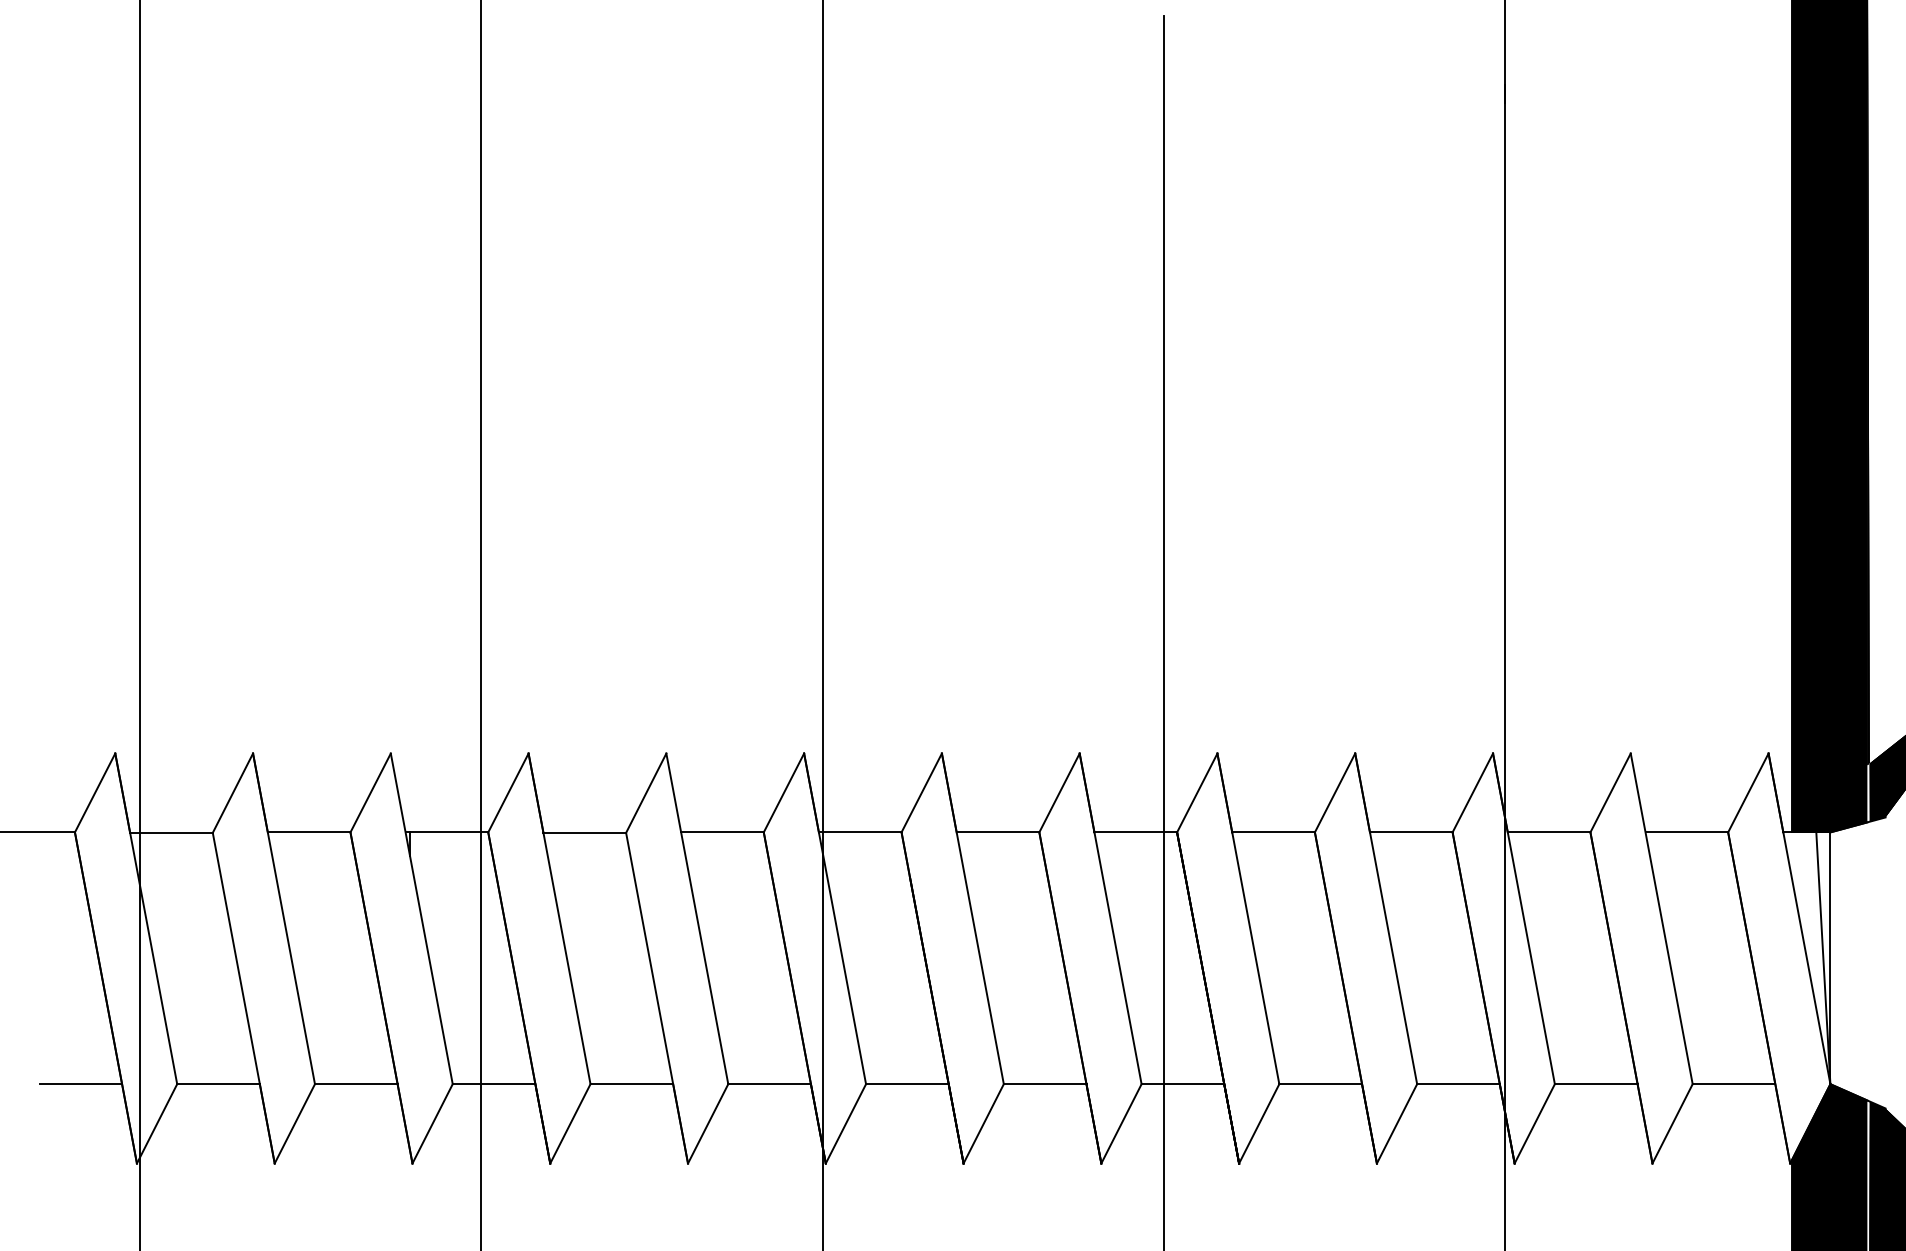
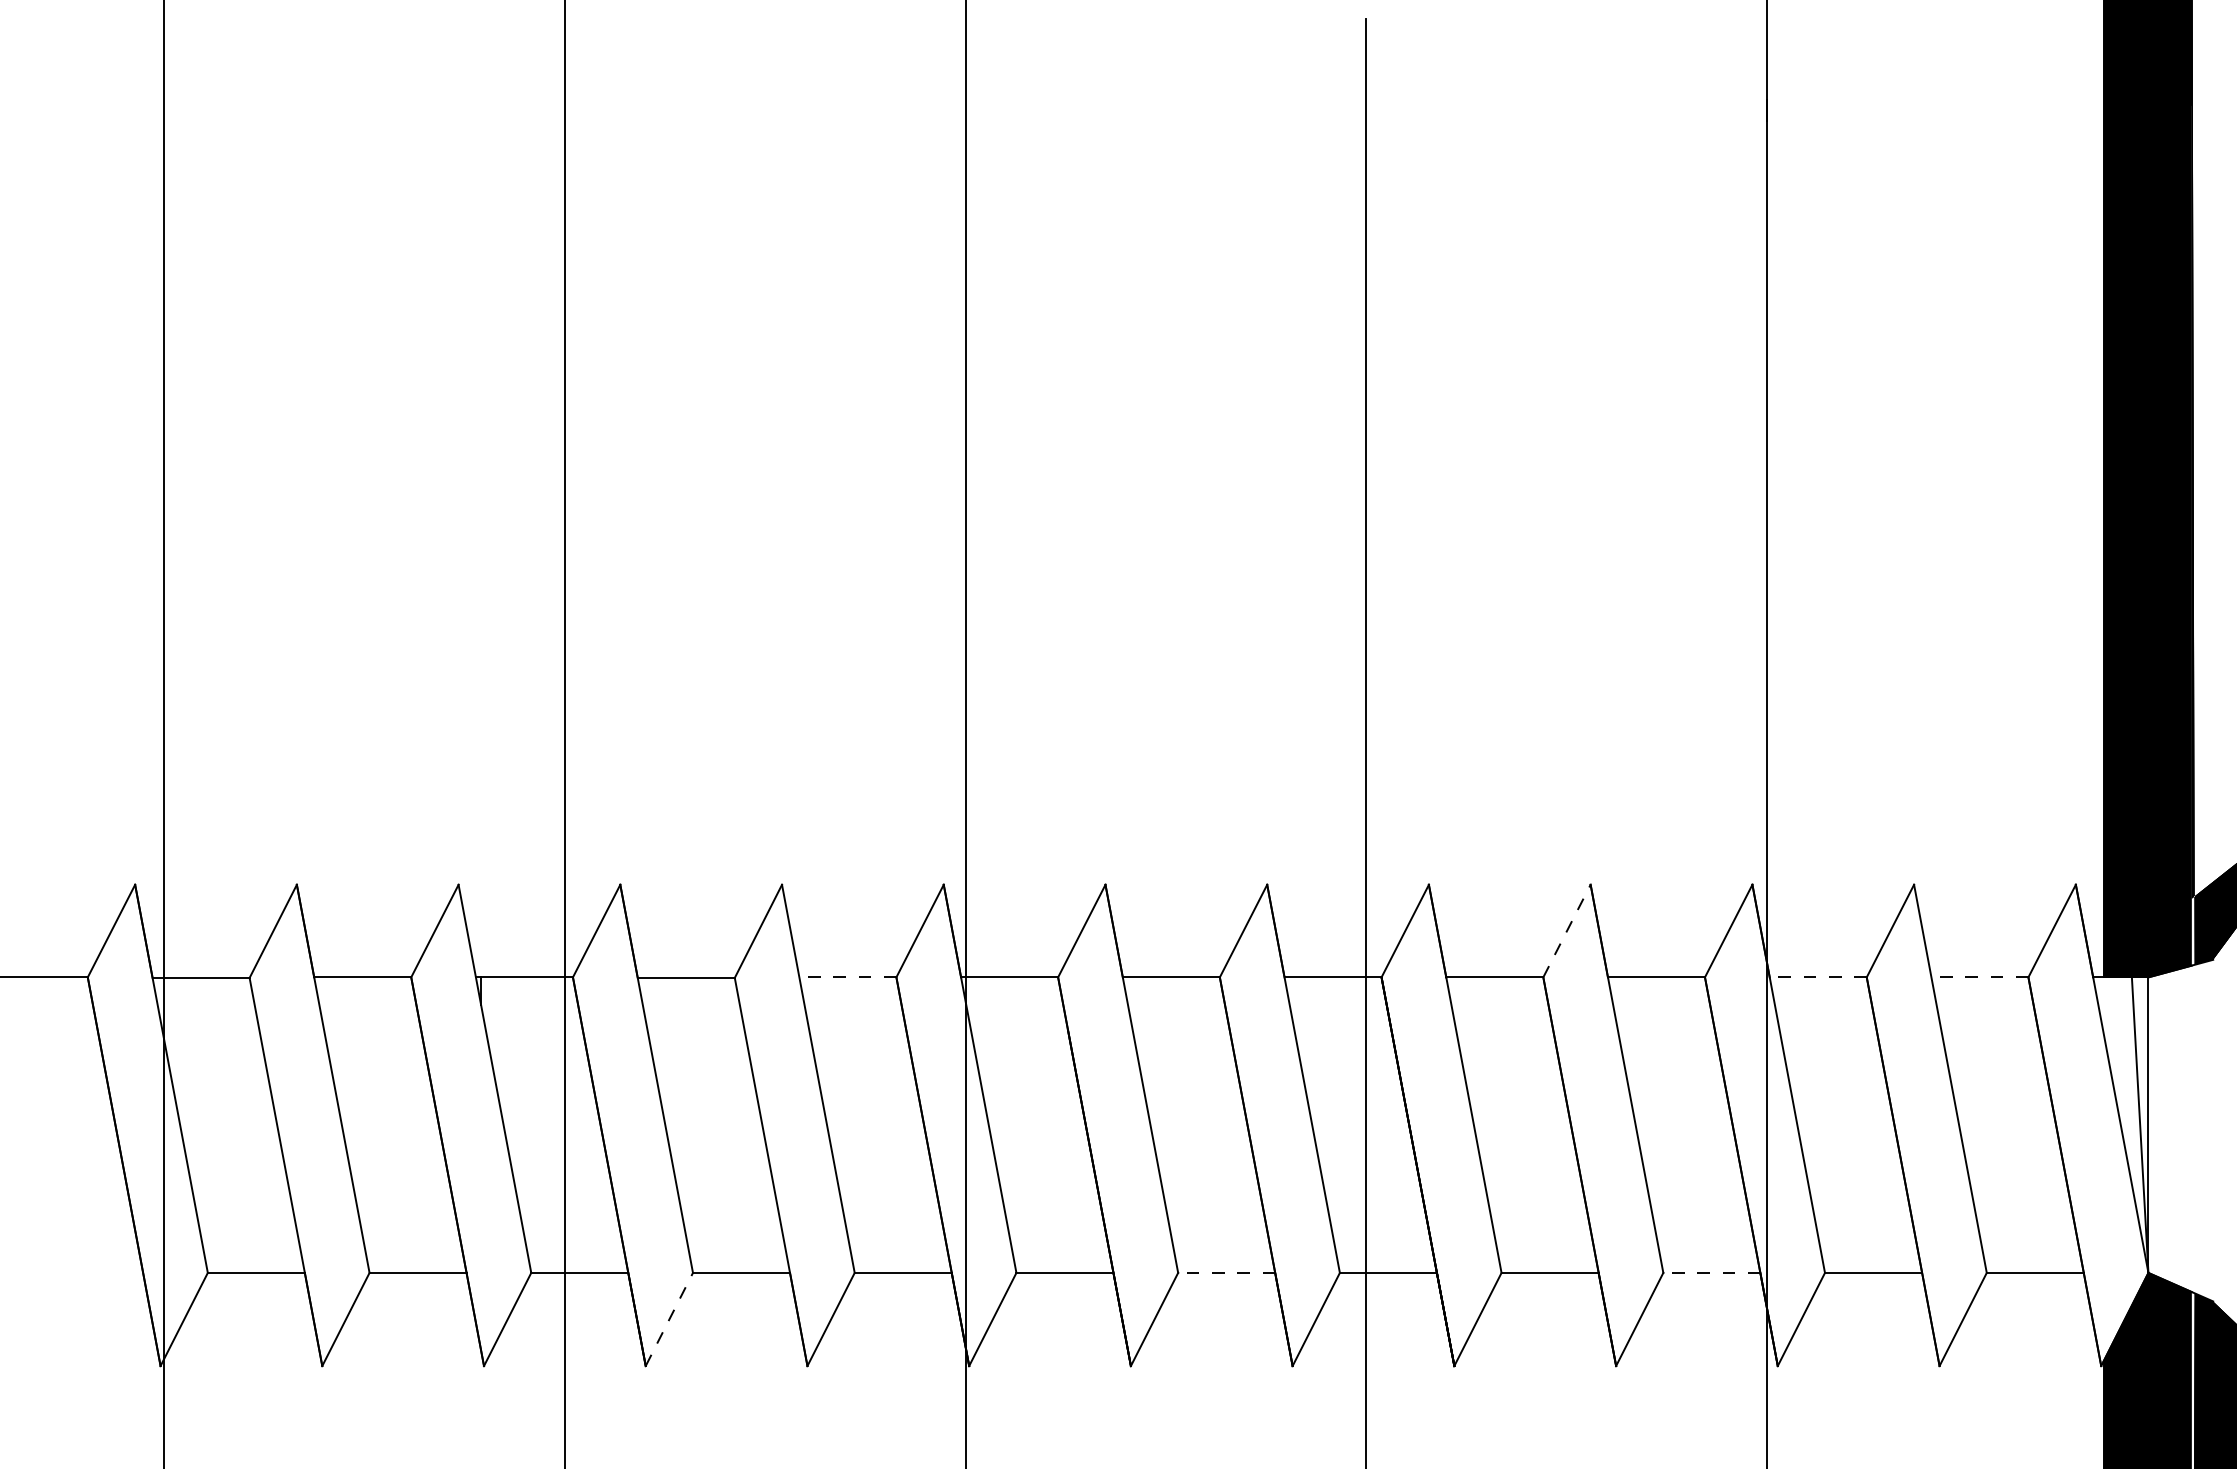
line: (1335, 792) -> (1567, 930), solid -> dashed
line: (722, 832) -> (847, 977), solid -> dashed
line: (1549, 832) -> (1818, 977), solid -> dashed
line: (1686, 832) -> (1979, 977), solid -> dashed
line: (80, 1083) -> (94, 1272), removed
line: (1045, 1083) -> (1226, 1272), solid -> dashed
line: (1458, 1083) -> (1711, 1272), solid -> dashed
line: (570, 1123) -> (669, 1319), solid -> dashed

